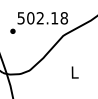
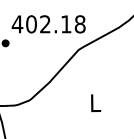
text: (21, 18) -> (18, 24), 502.18 -> 402.18

